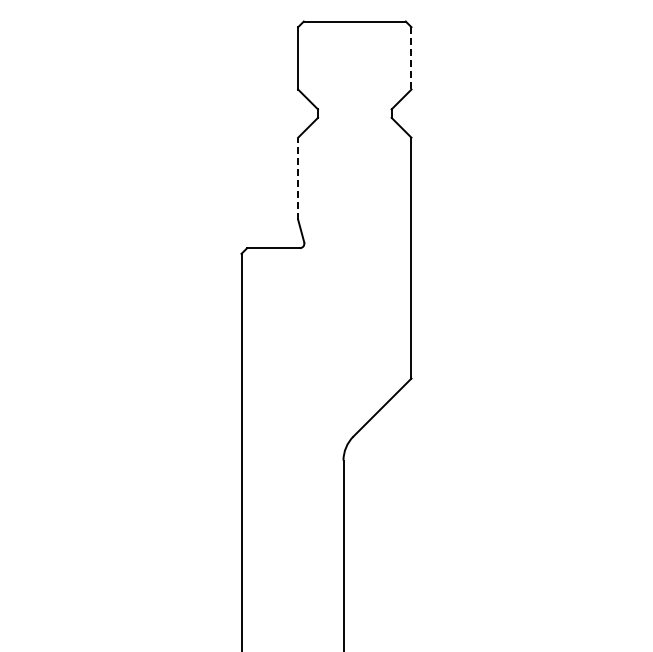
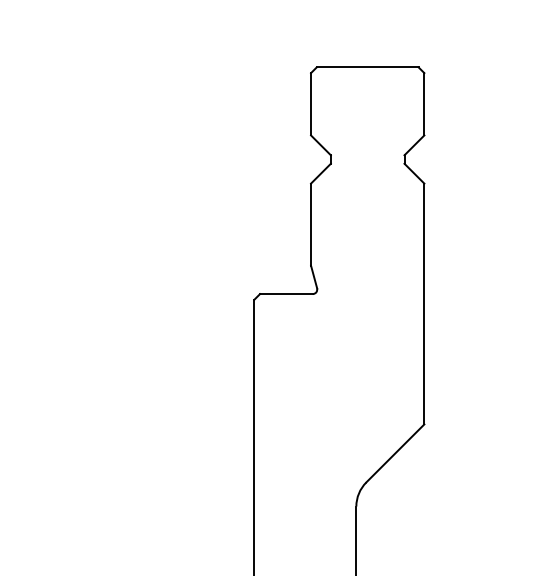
line: (411, 58) -> (424, 104), dashed -> solid
line: (298, 178) -> (311, 224), dashed -> solid

